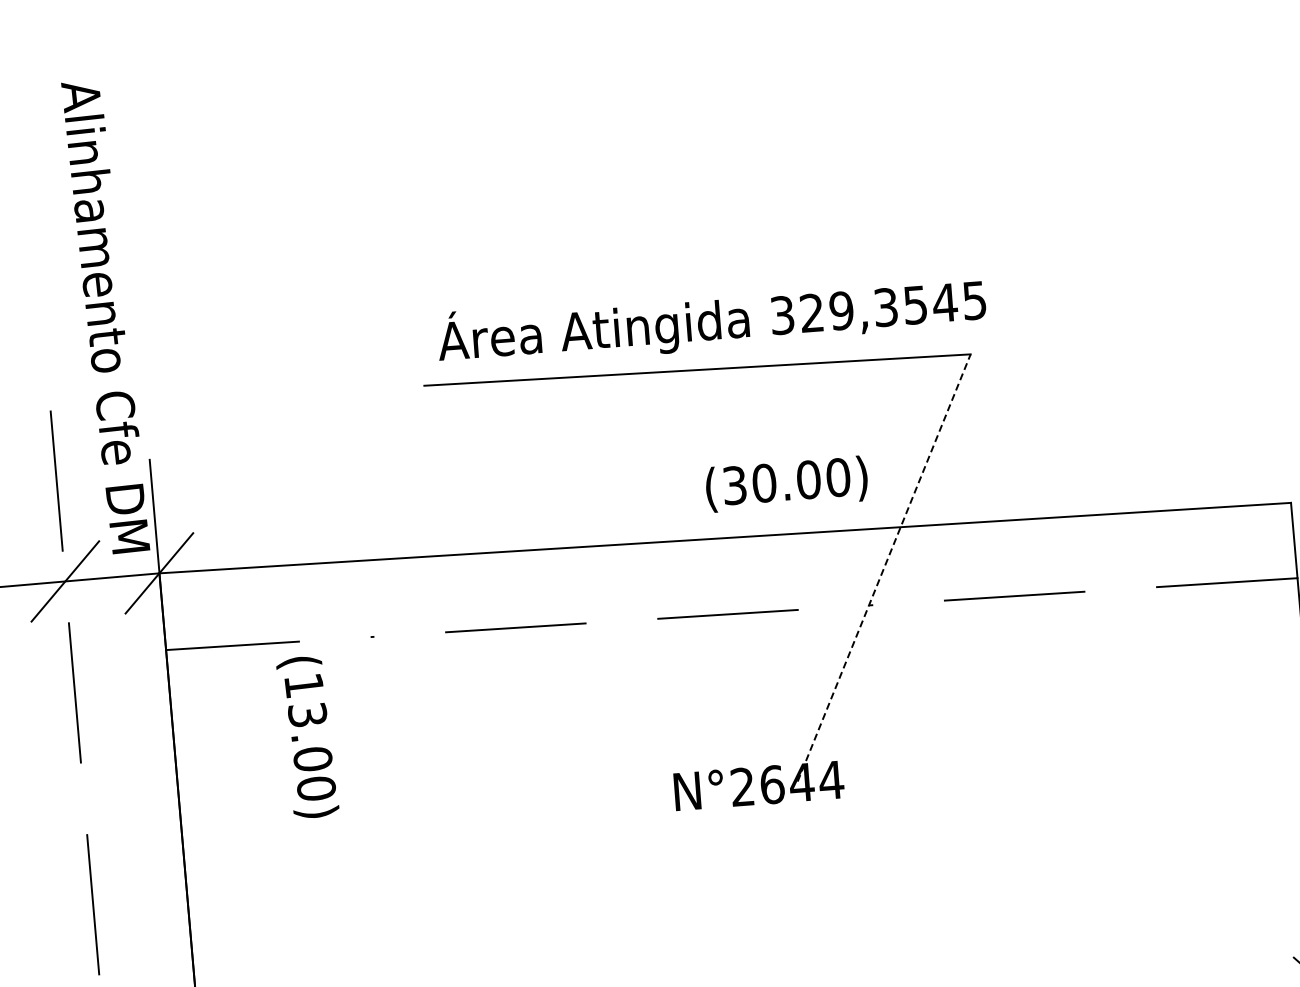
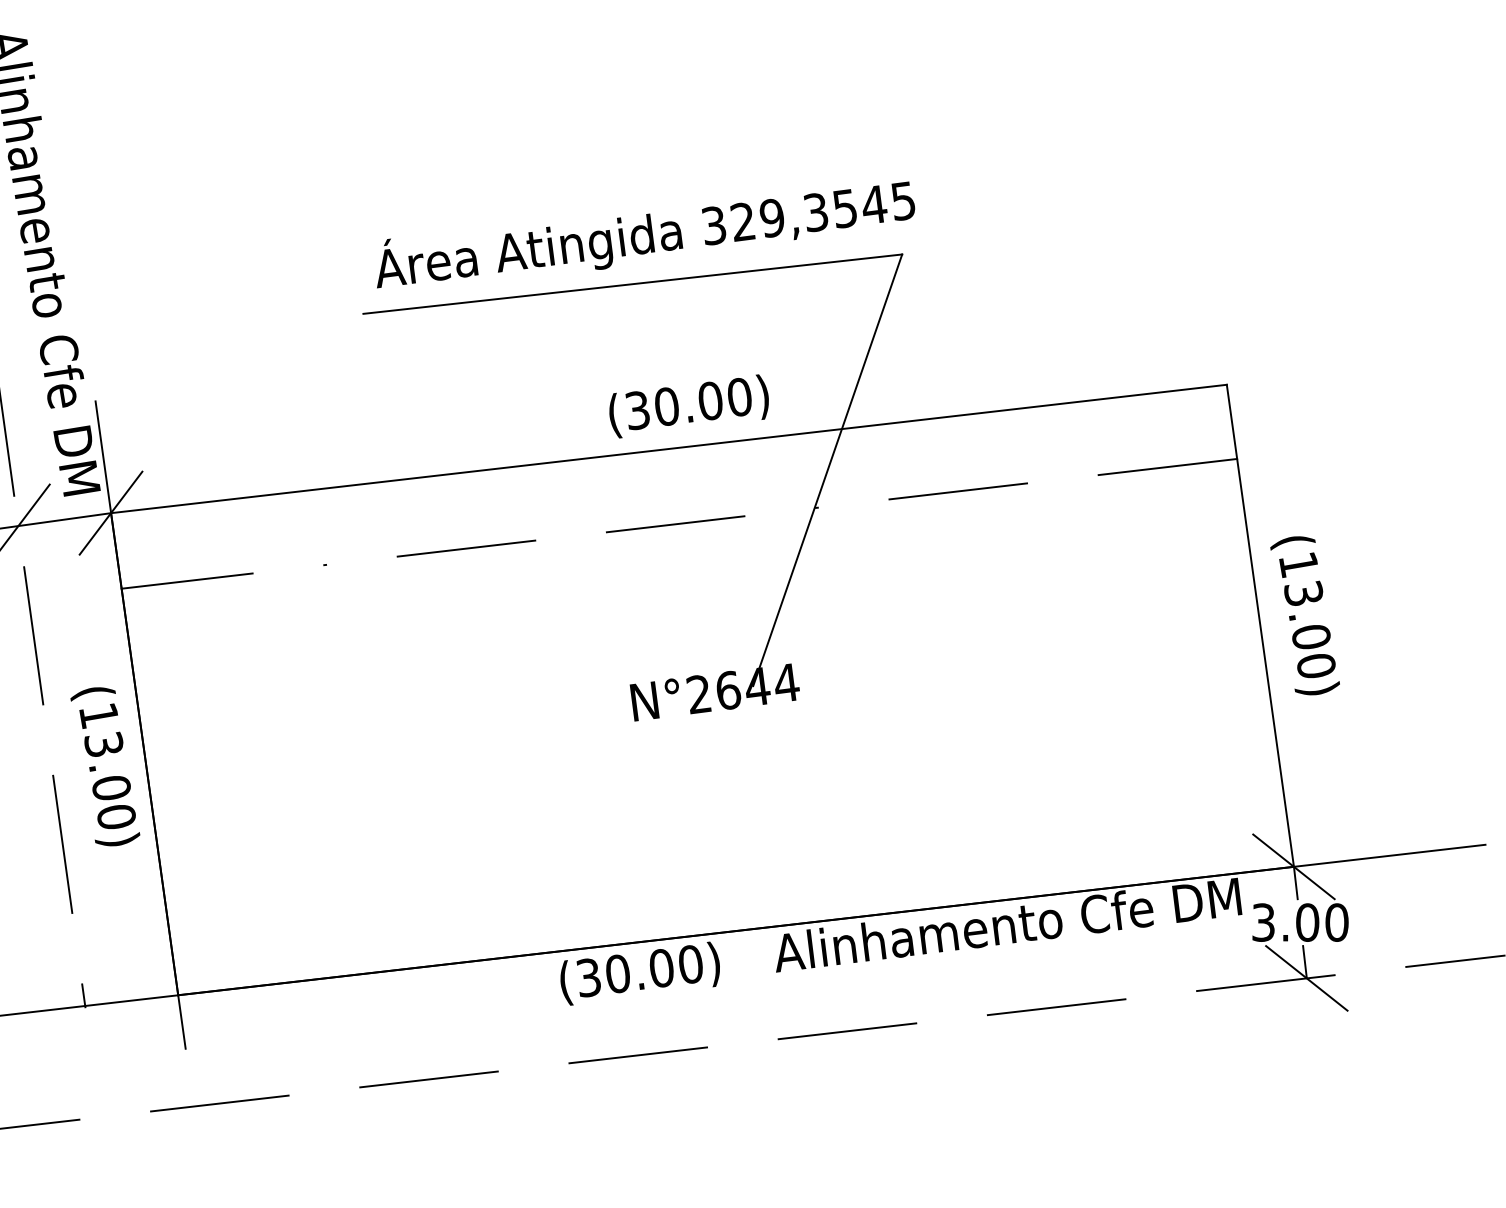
text: (786, 484) -> (688, 406), moved
line: (883, 567) -> (827, 469), dashed -> solid
text: (307, 737) -> (105, 766), moved

